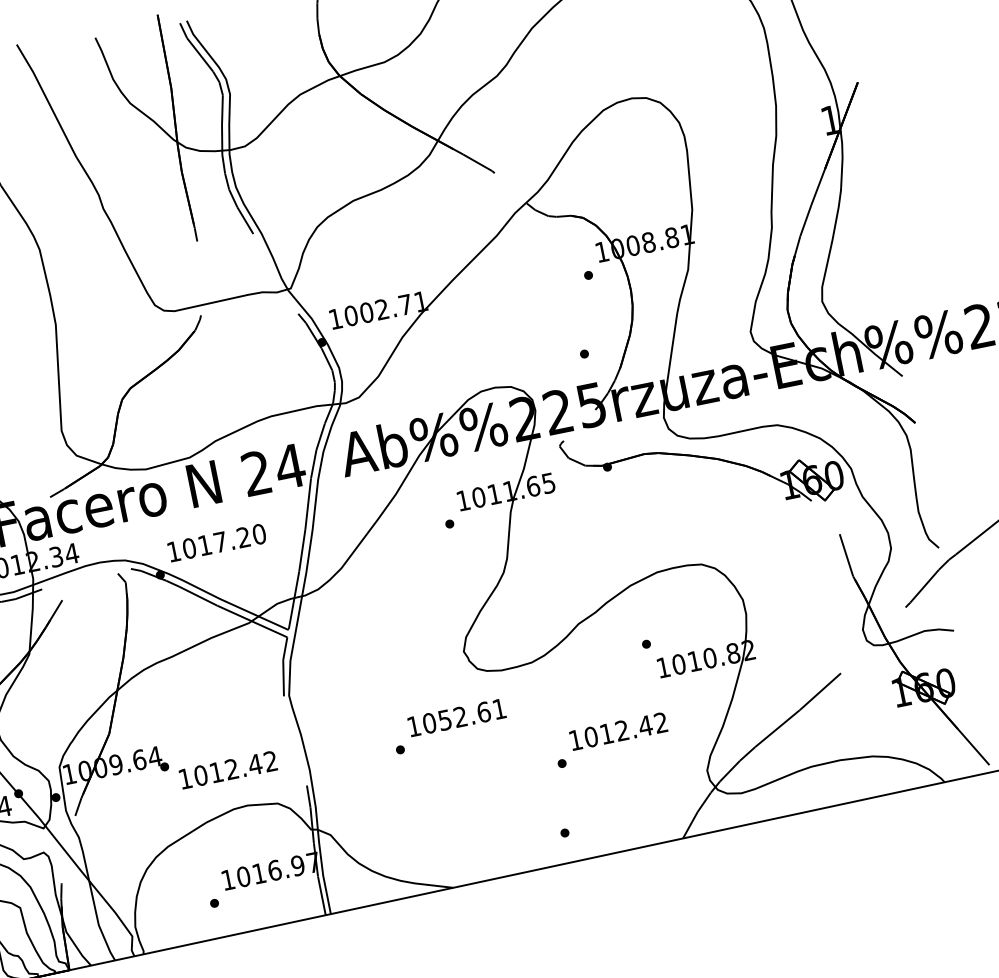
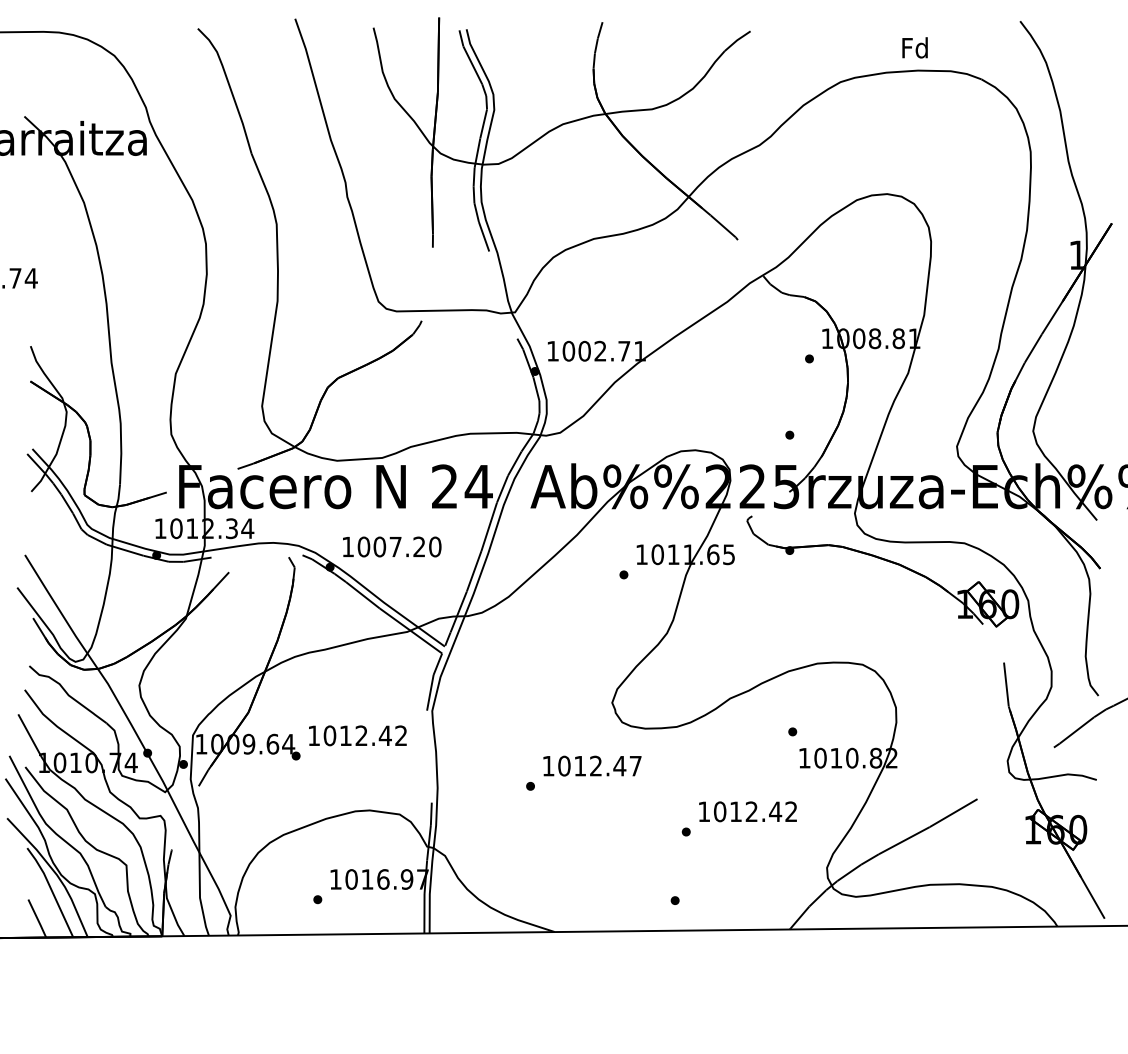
text: (204, 544) -> (379, 546), 1017.20 -> 1007.20
text: (471, 714) -> (607, 765), 1052.61 -> 1012.47
text: (227, 769) -> (357, 735), moved

